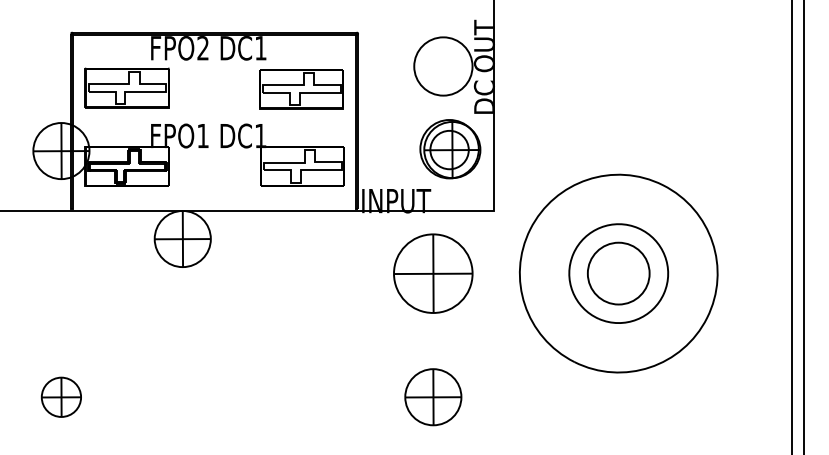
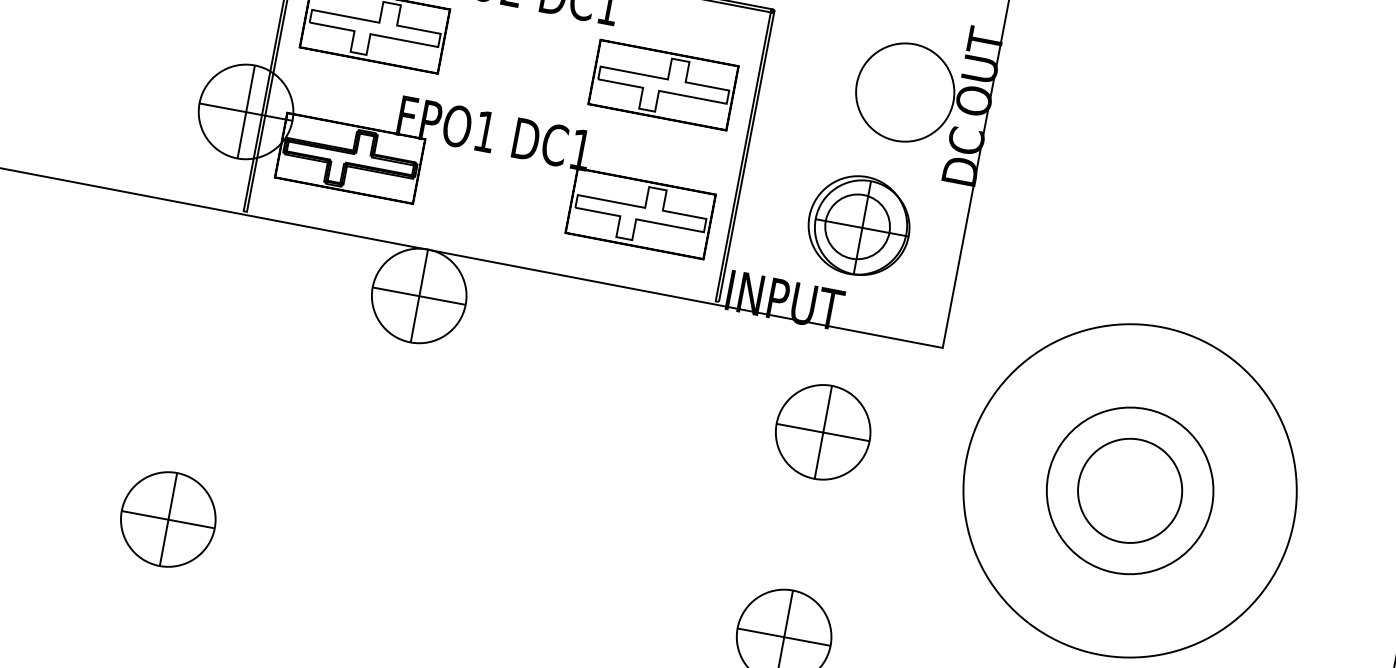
part: (450, 149) -> (859, 226), moved
part: (433, 273) -> (823, 432), size x0.71
part: (61, 397) -> (168, 519), size x1.43

